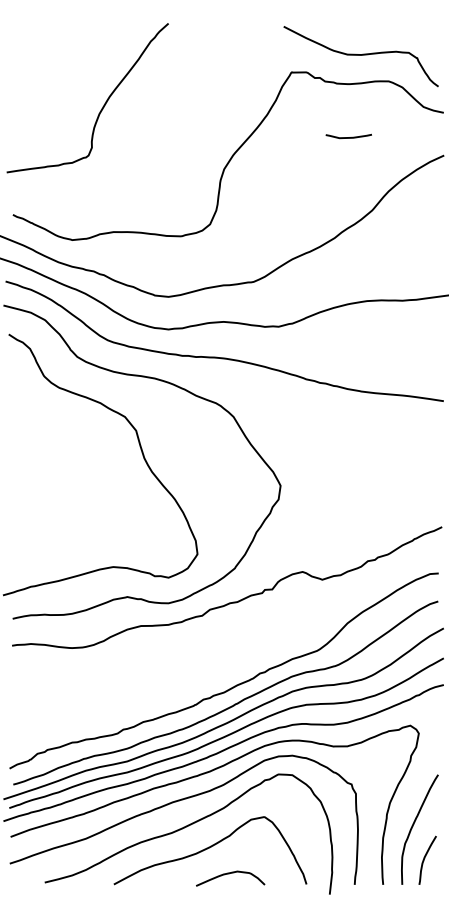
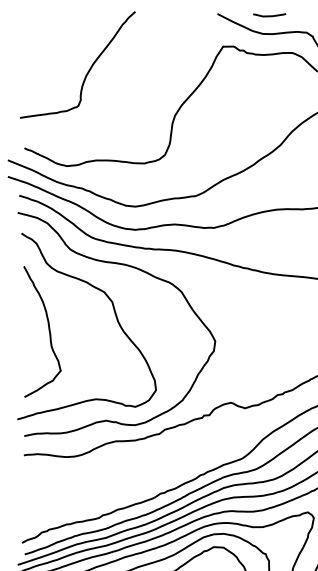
curve: (348, 137) -> (269, 16), moved
curve: (47, 472) -> (49, 331), added

